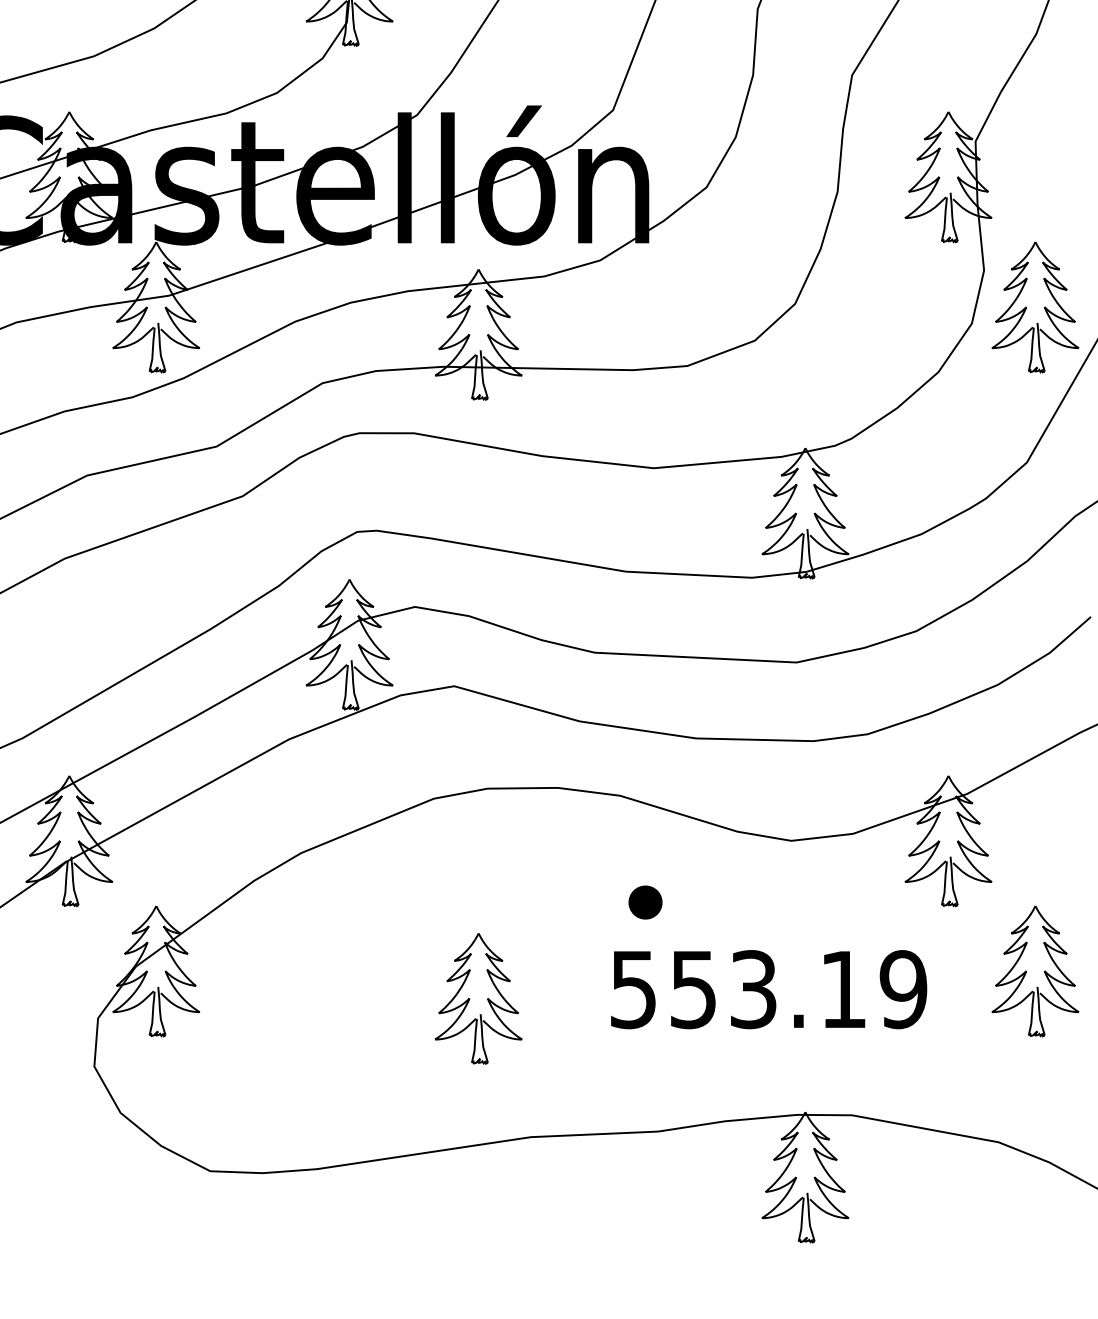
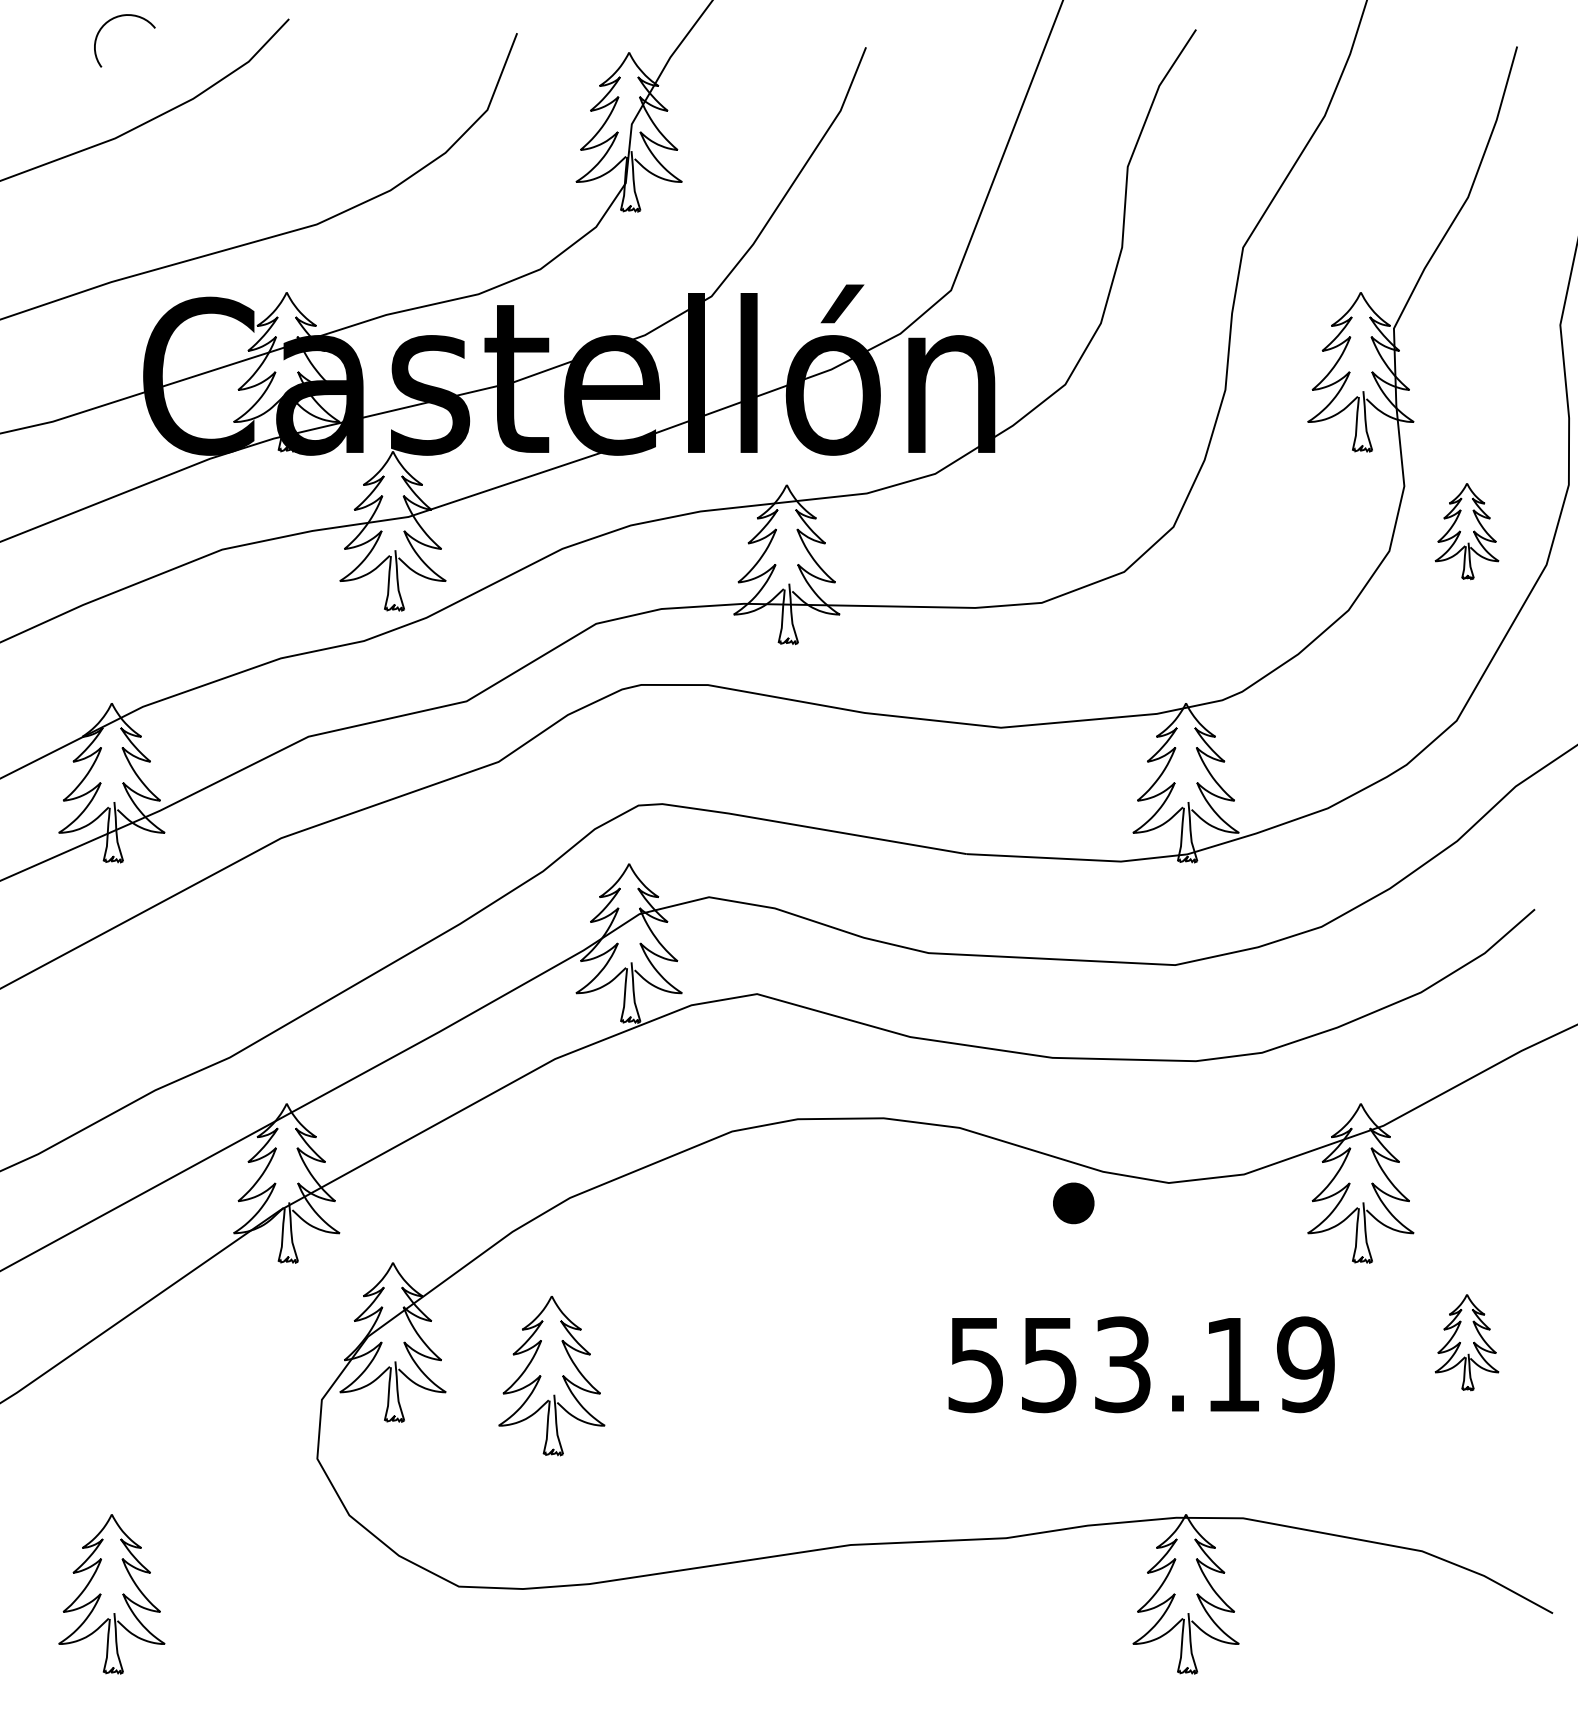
part: (1034, 307) -> (1466, 531), size x0.6
part: (645, 902) -> (1073, 1203), moved
part: (1034, 971) -> (1466, 1342), size x0.6
part: (478, 999) -> (551, 1376), moved

